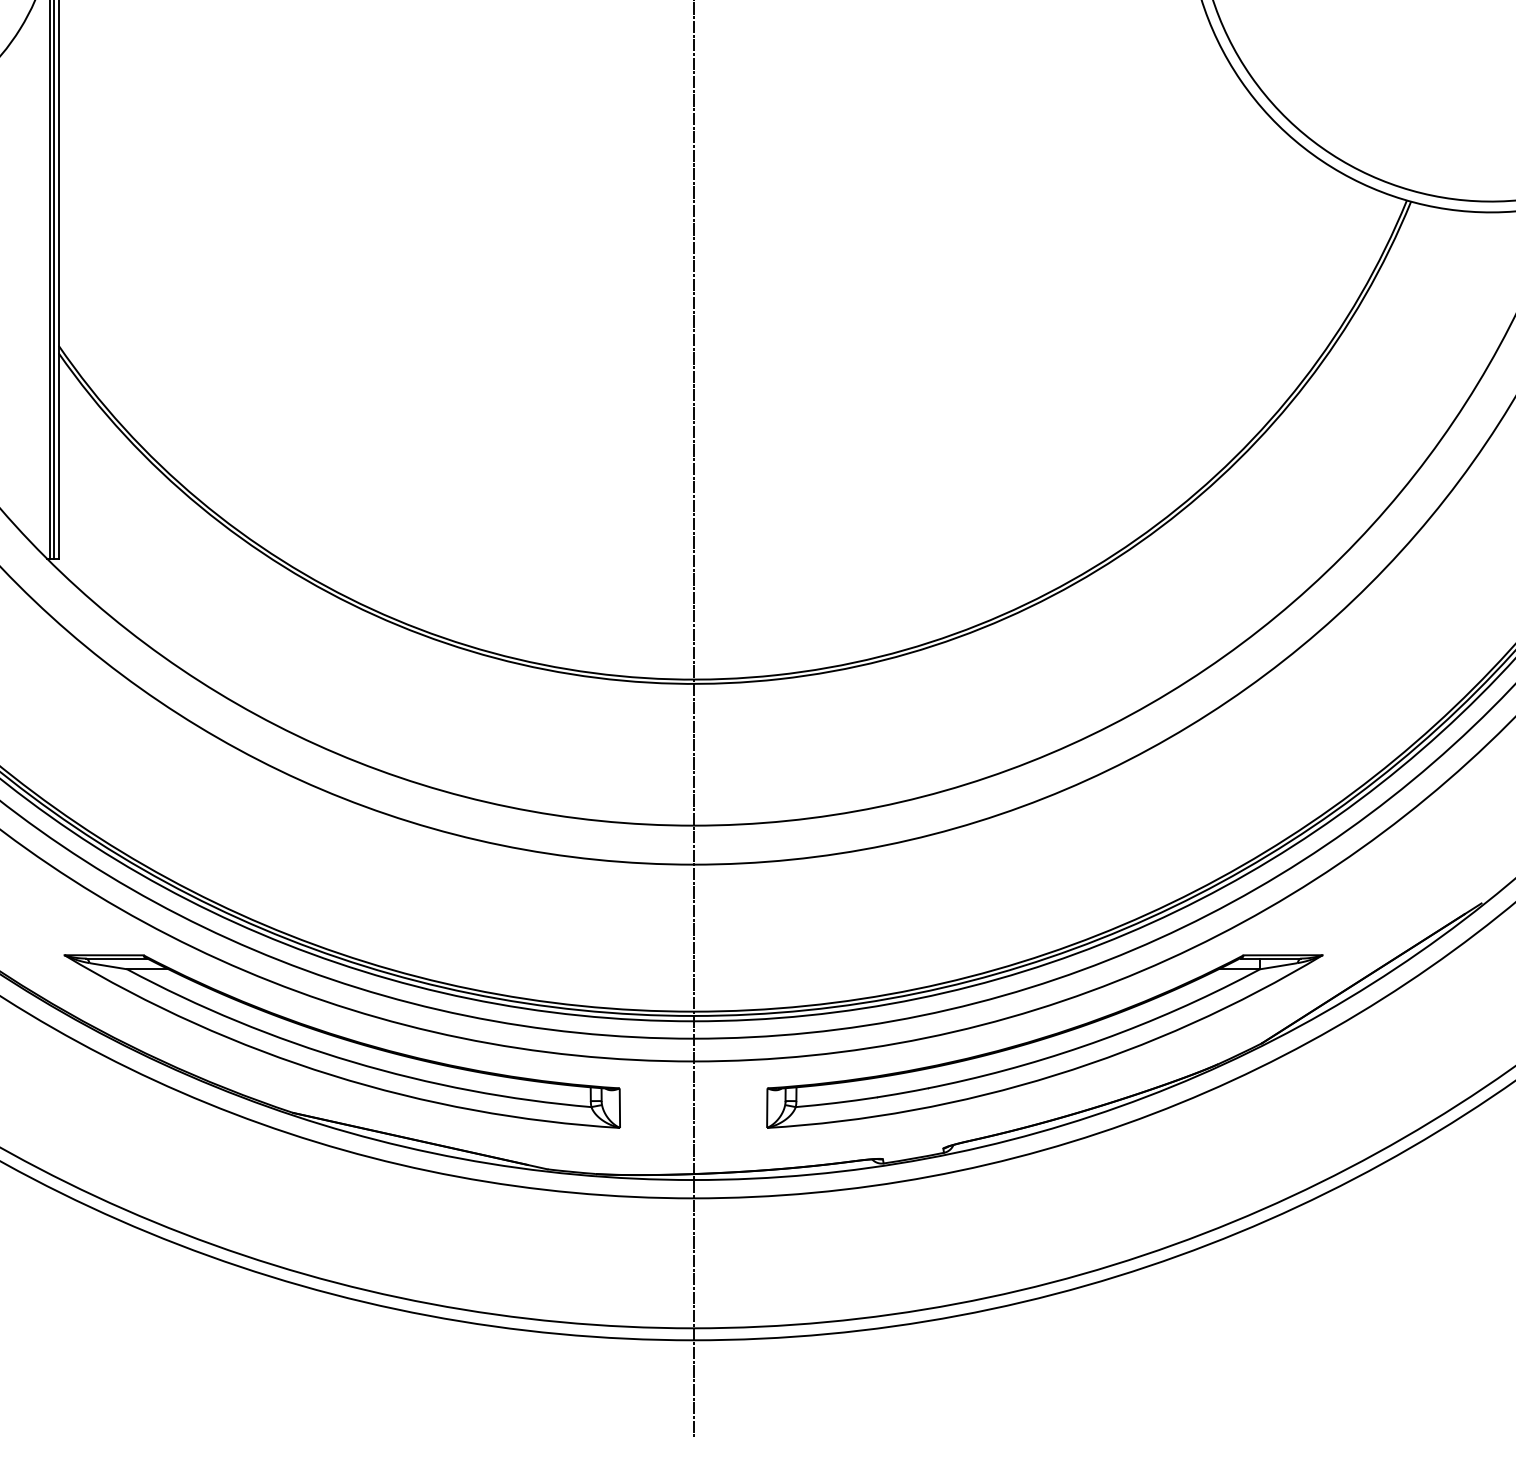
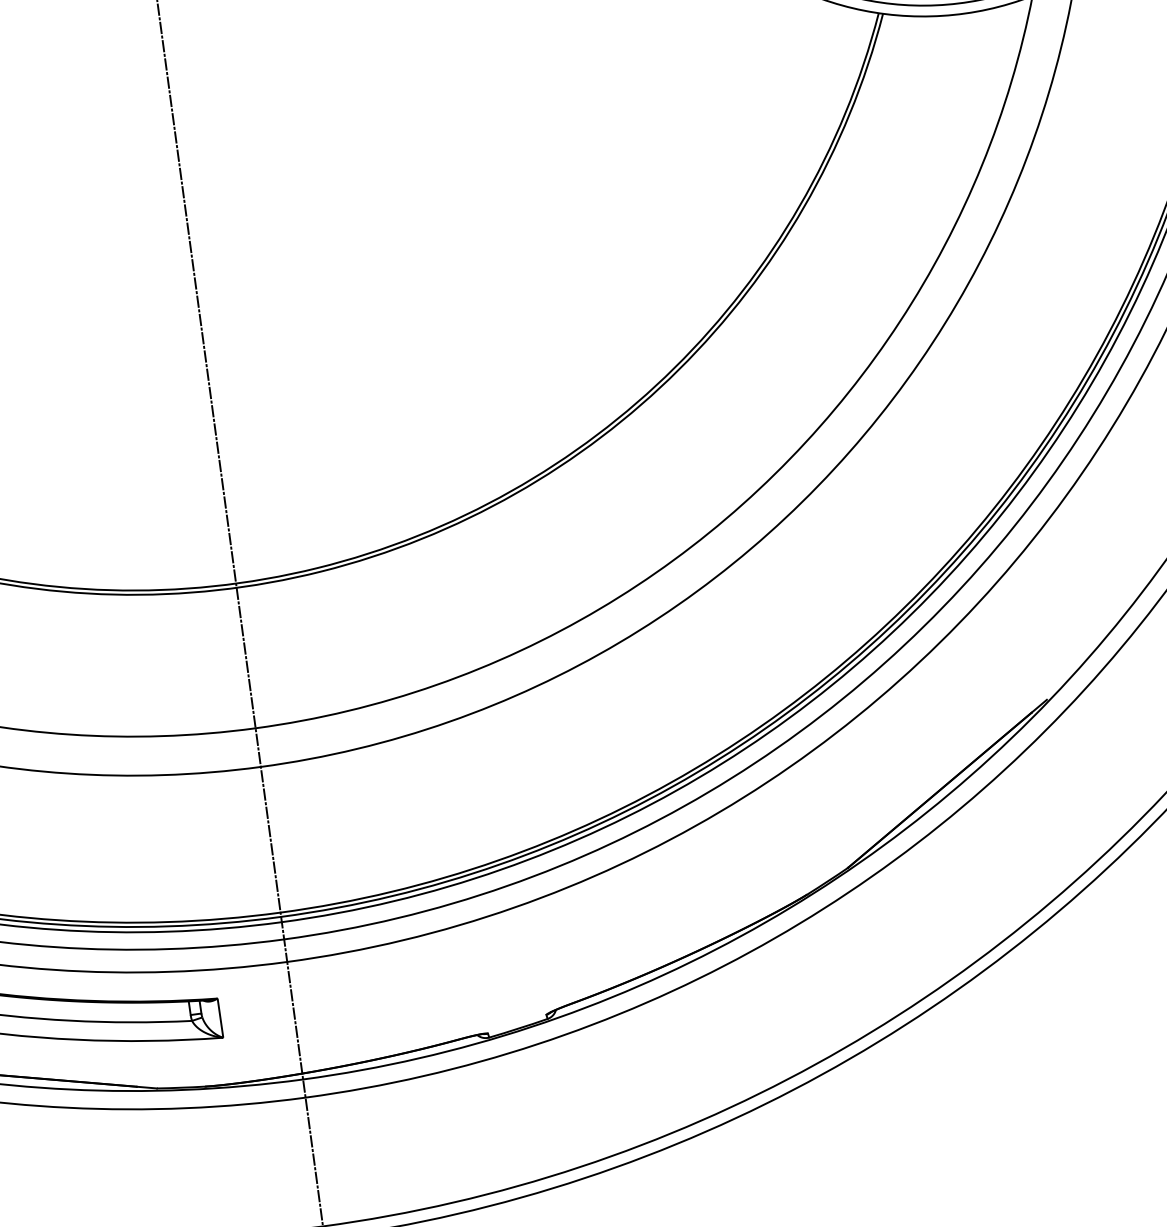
part: (1044, 1041) -> (632, 895), removed

